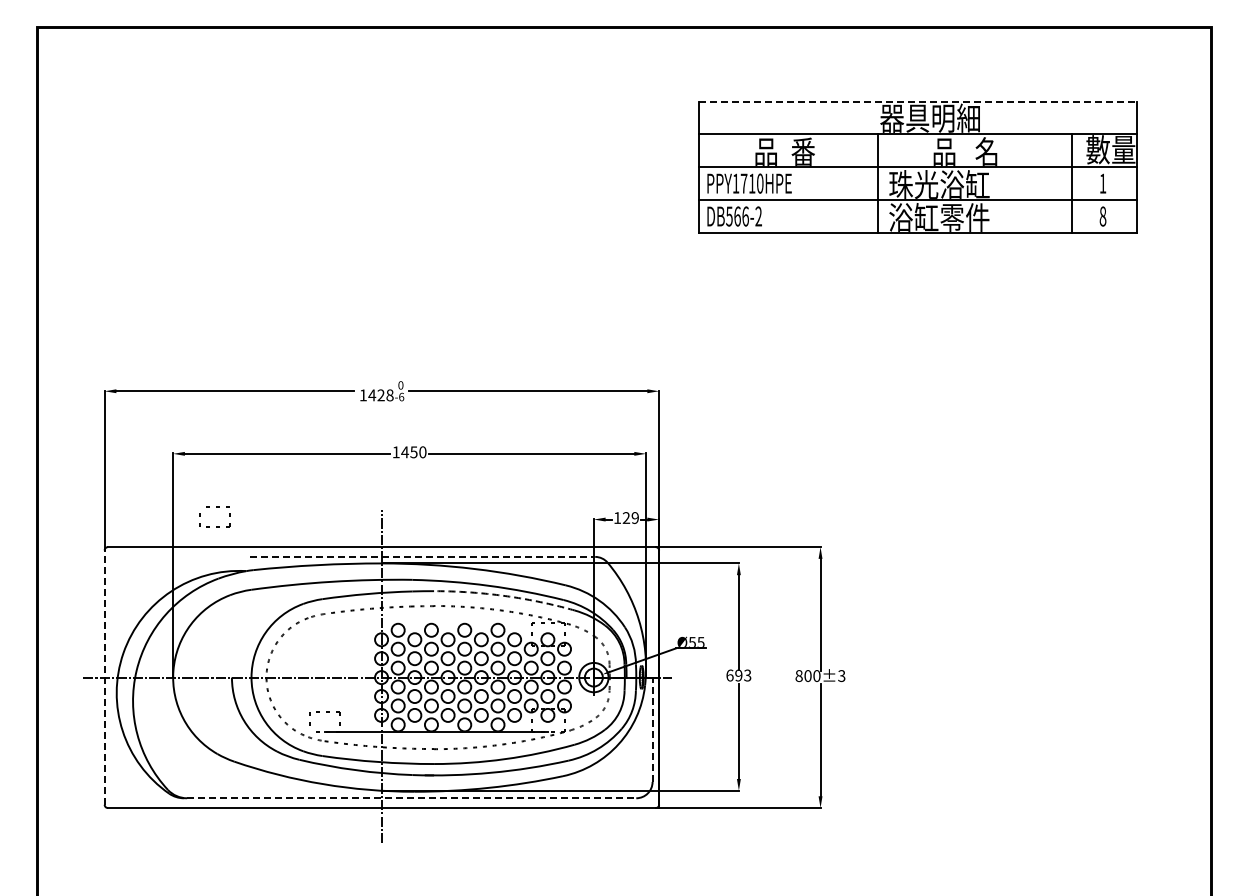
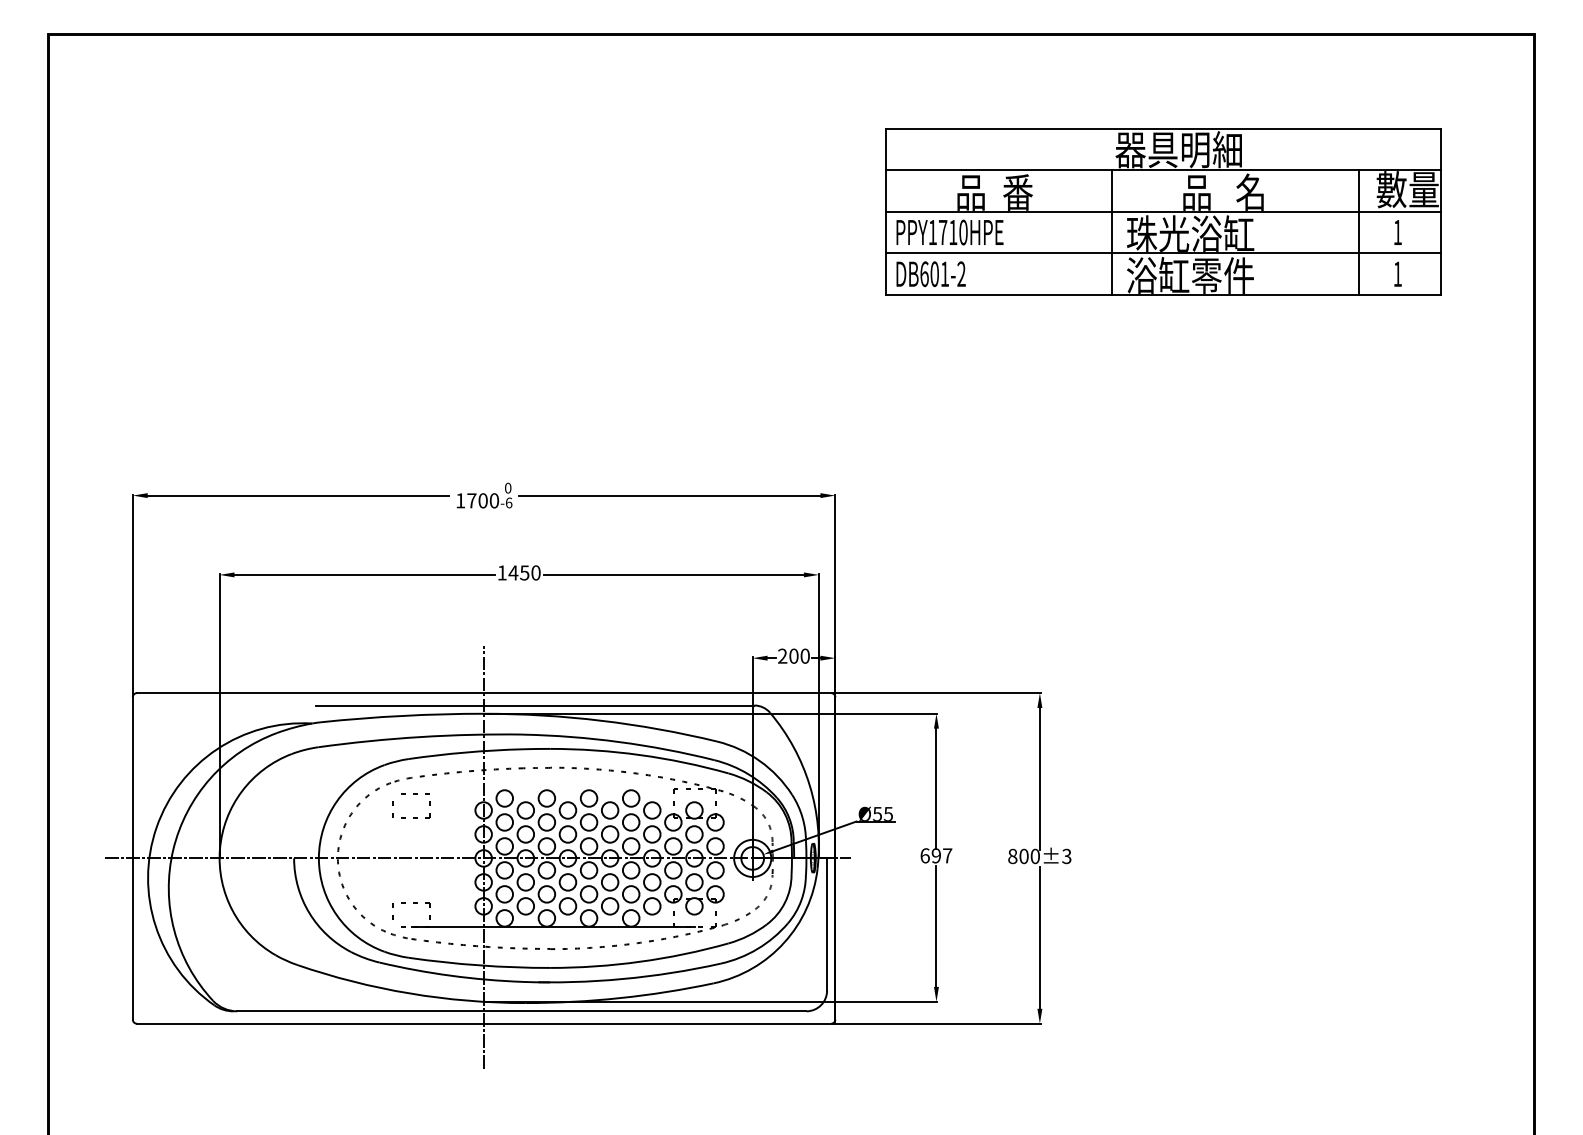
line: (918, 101) -> (1164, 128), dashed -> solid
text: (737, 216) -> (934, 274), DB566-2 -> DB601-2
text: (1102, 216) -> (1397, 274), 8 -> 1
text: (380, 395) -> (482, 500), 1428 -> 1700
part: (216, 507) -> (413, 793), moved
text: (625, 518) -> (792, 656), 129 -> 200
line: (422, 556) -> (535, 704), dashed -> solid
arc: (505, 596) -> (640, 755), dashed -> solid
text: (747, 675) -> (947, 855), 693 -> 697
line: (104, 677) -> (132, 858), dashed -> solid
line: (652, 729) -> (826, 924), dashed -> solid
line: (411, 798) -> (521, 1011), dashed -> solid

